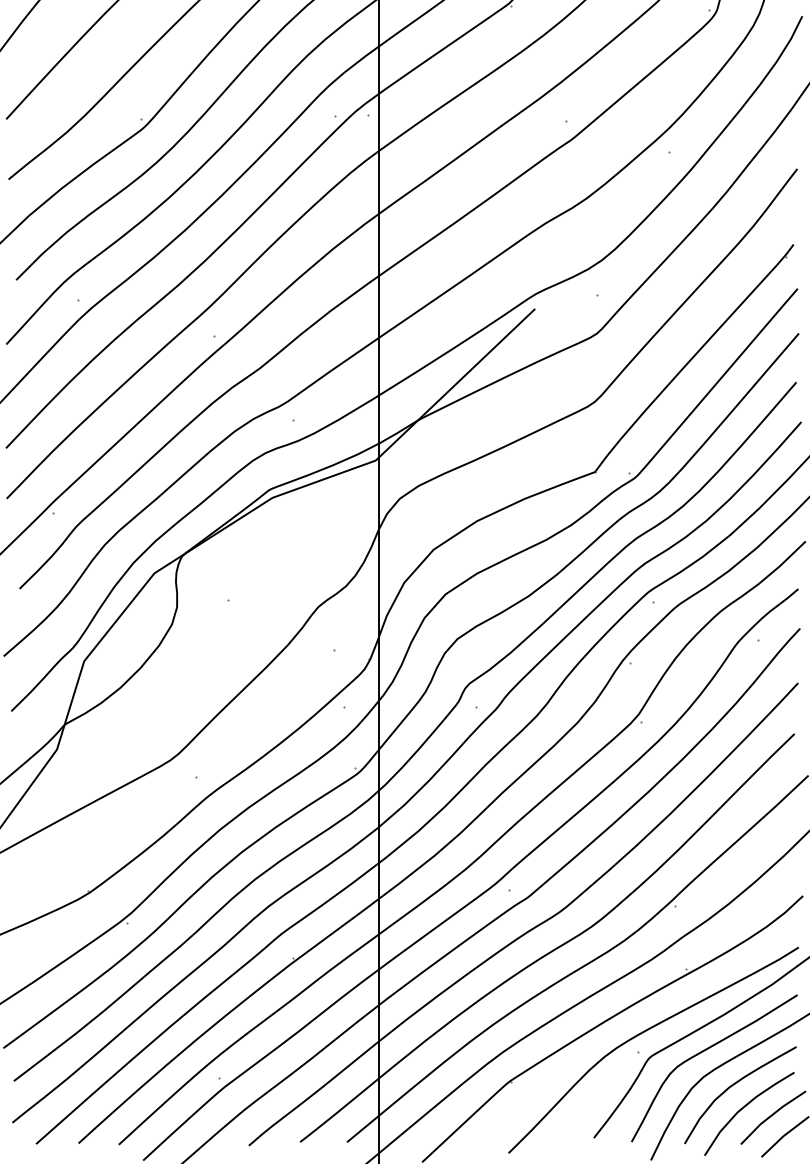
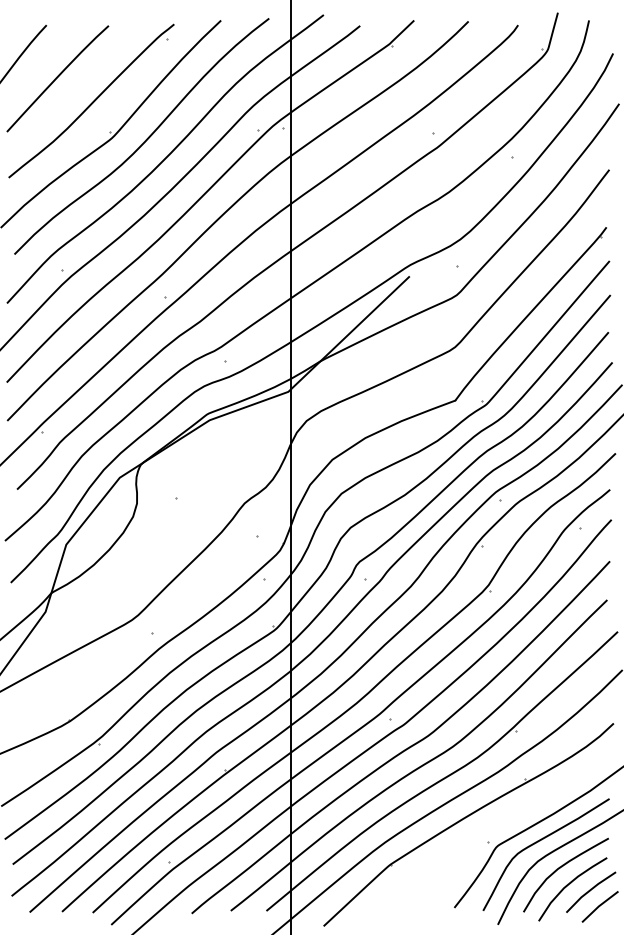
curve: (641, 1035) -> (490, 829), removed

